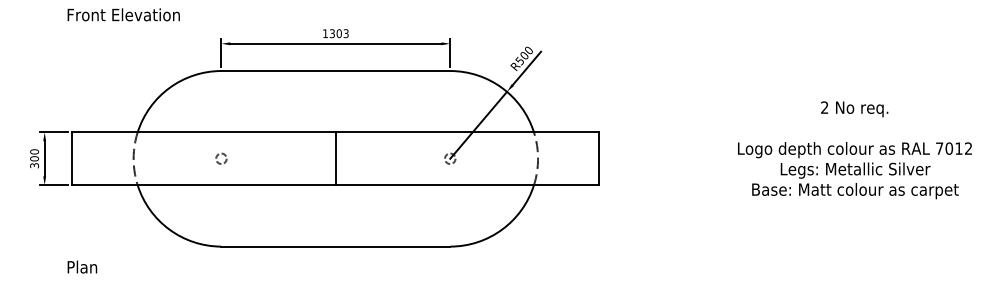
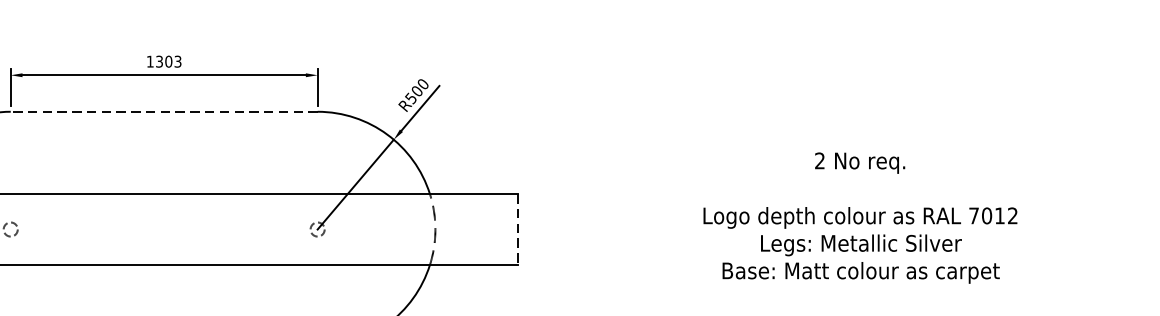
line: (335, 71) -> (163, 112), solid -> dashed
line: (335, 158) -> (163, 229), removed
line: (599, 159) -> (517, 230), solid -> dashed

